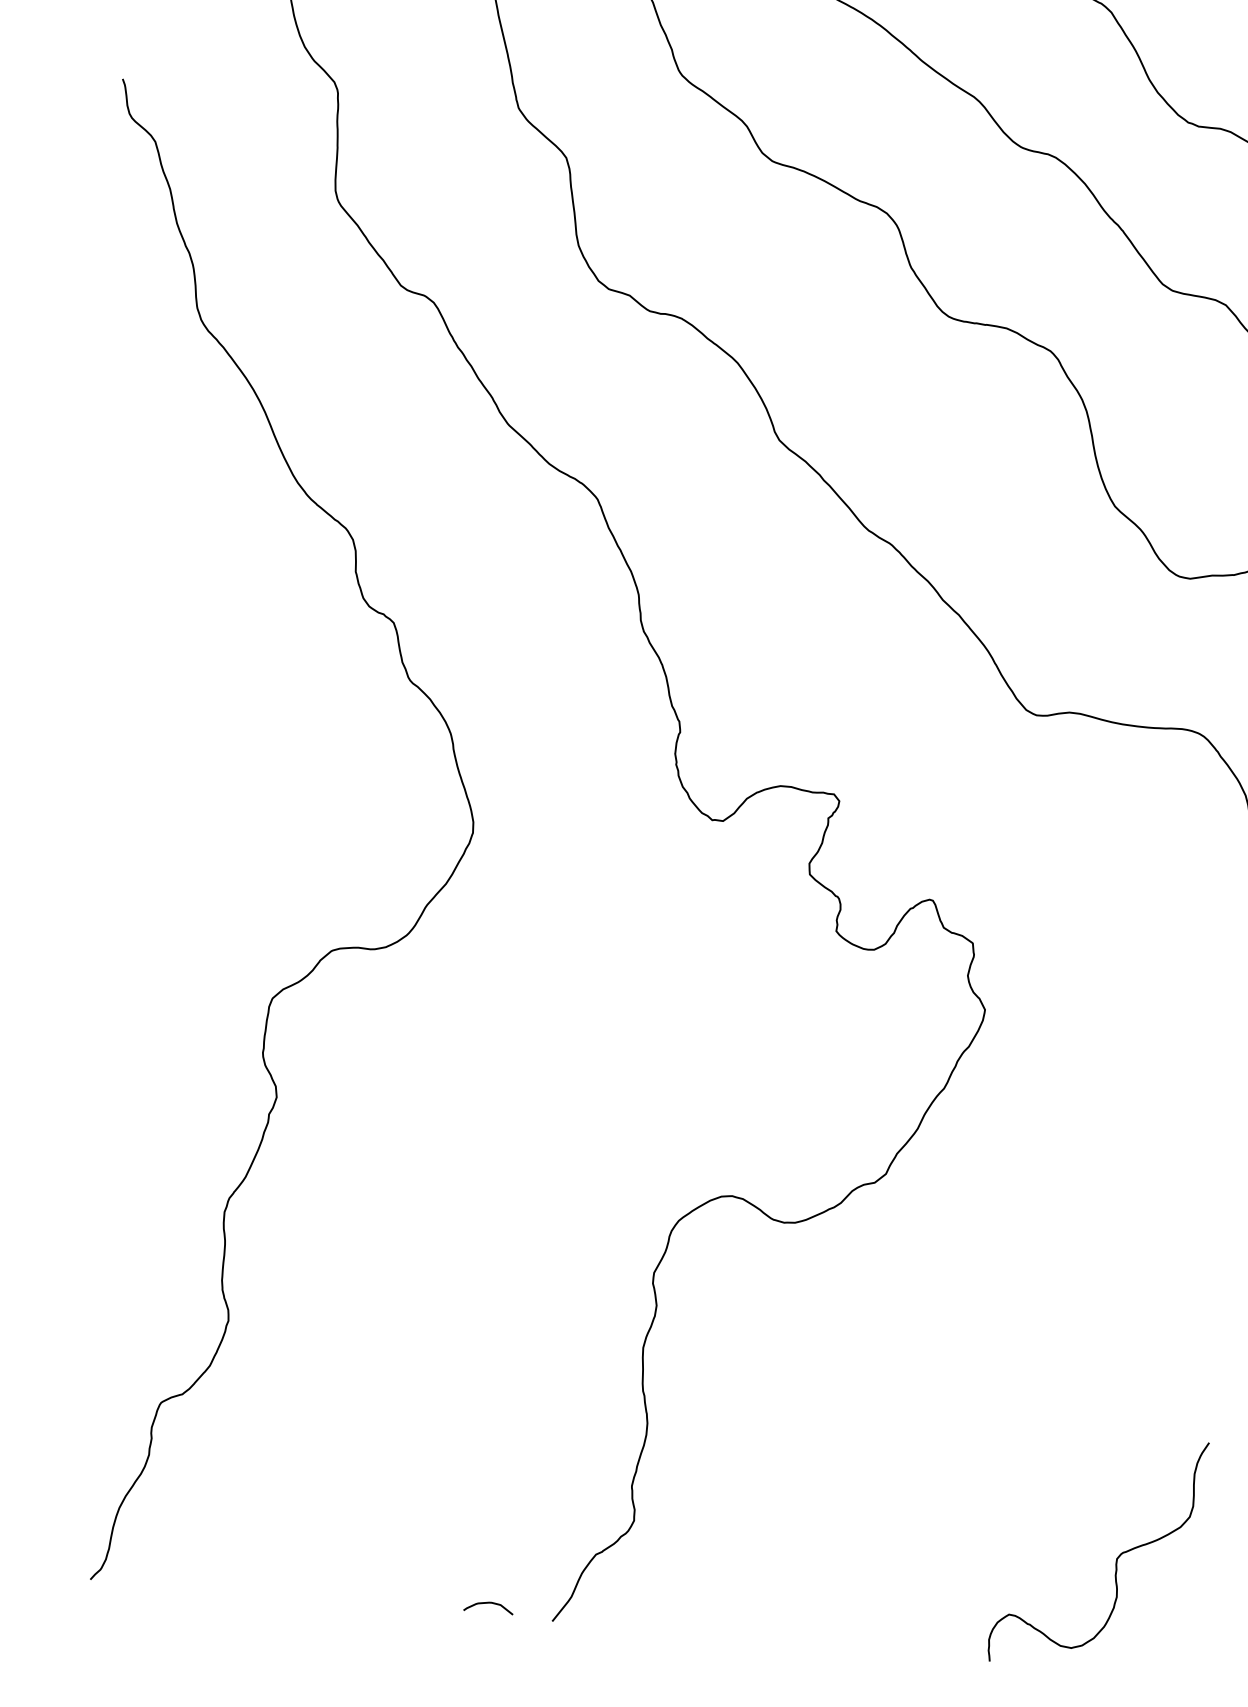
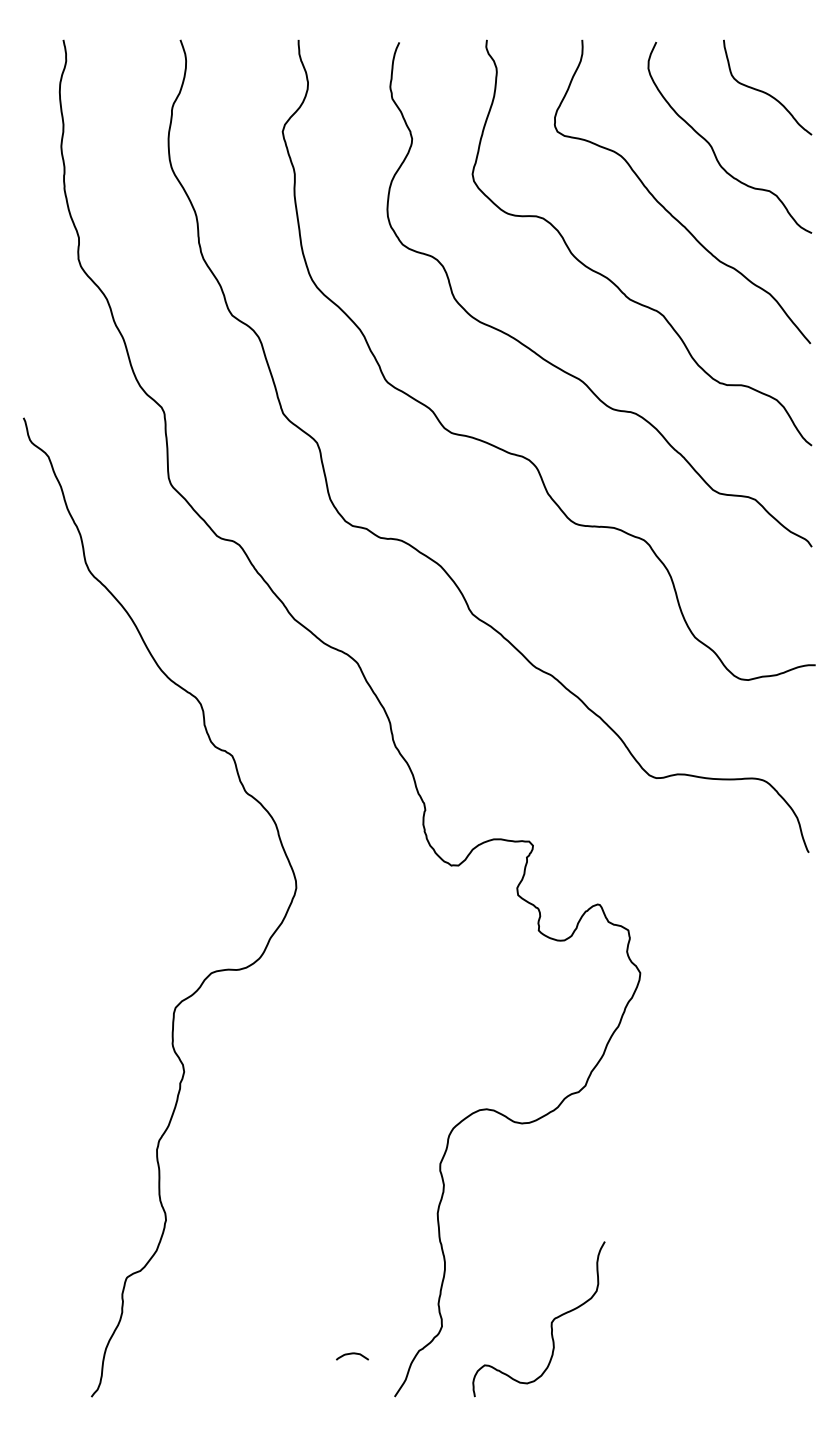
curve: (1114, 1559) -> (550, 1323), moved
curve: (489, 1604) -> (352, 1354), moved

